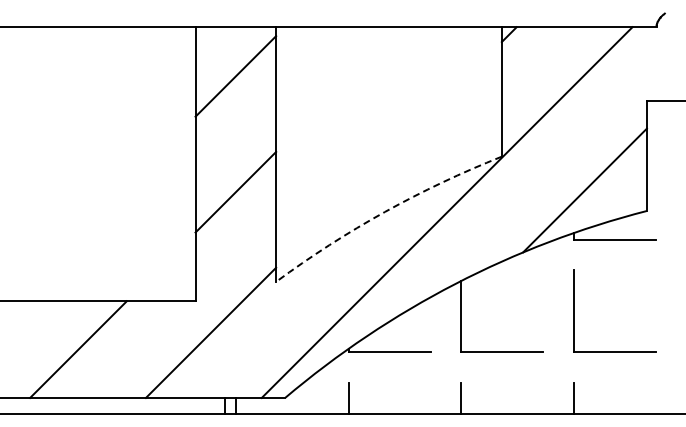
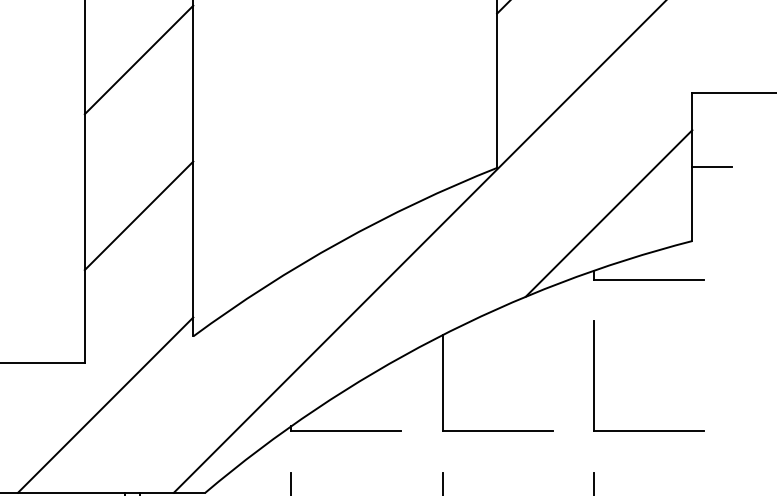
line: (661, 156) -> (711, 167), added
arc: (384, 211) -> (339, 241), dashed -> solid

